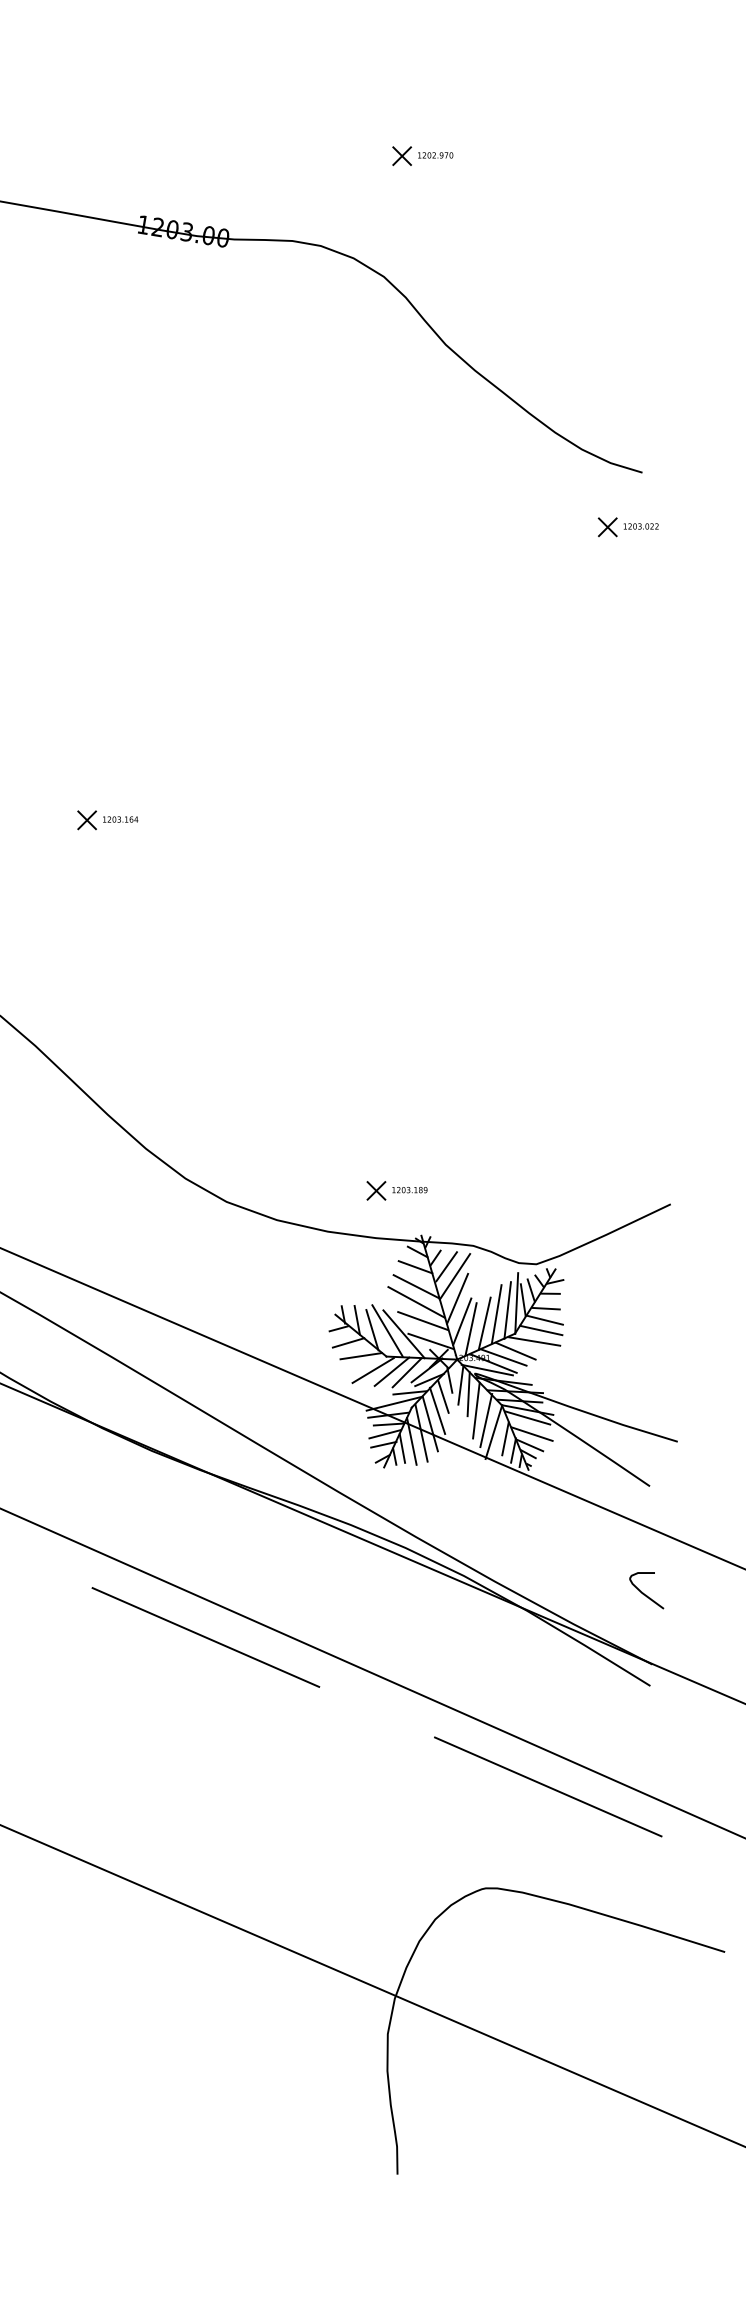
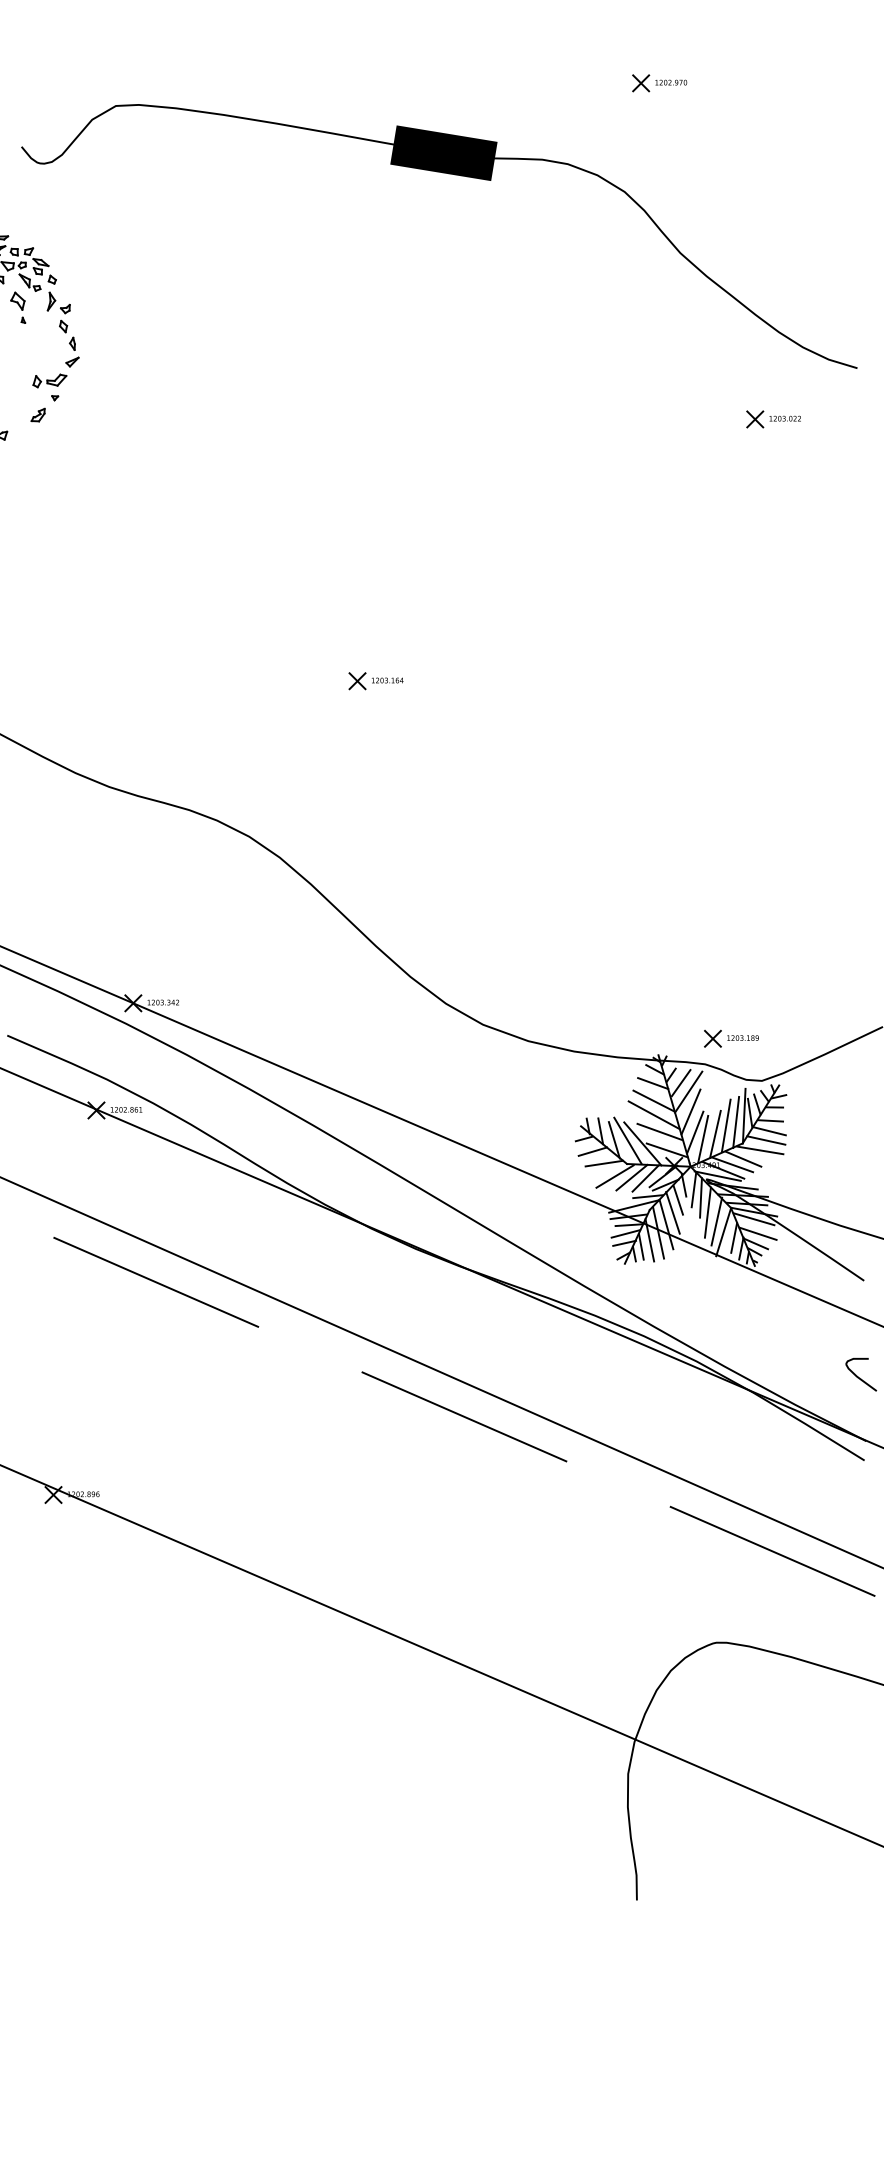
fill: (182, 234) -> (443, 153), added
part: (628, 527) -> (773, 419), moved
part: (397, 1190) -> (731, 1038), moved

